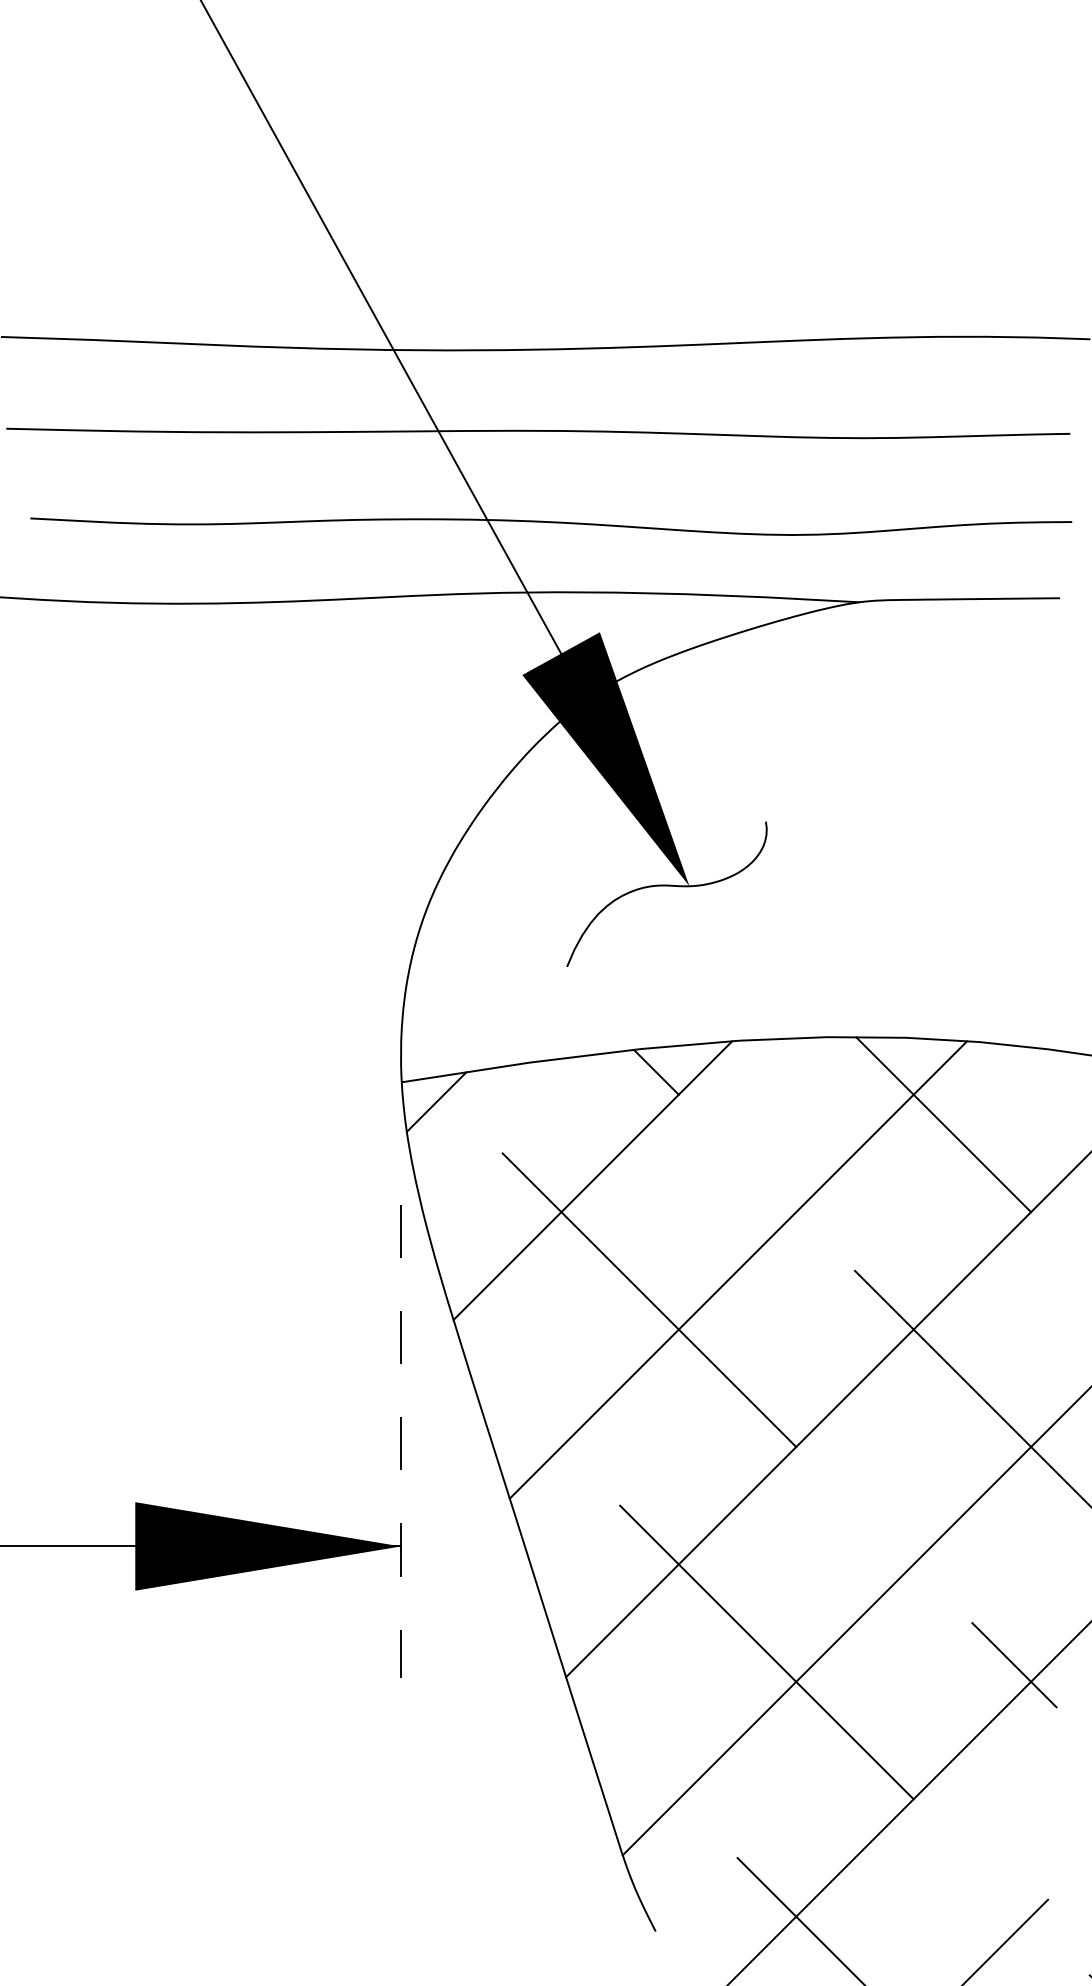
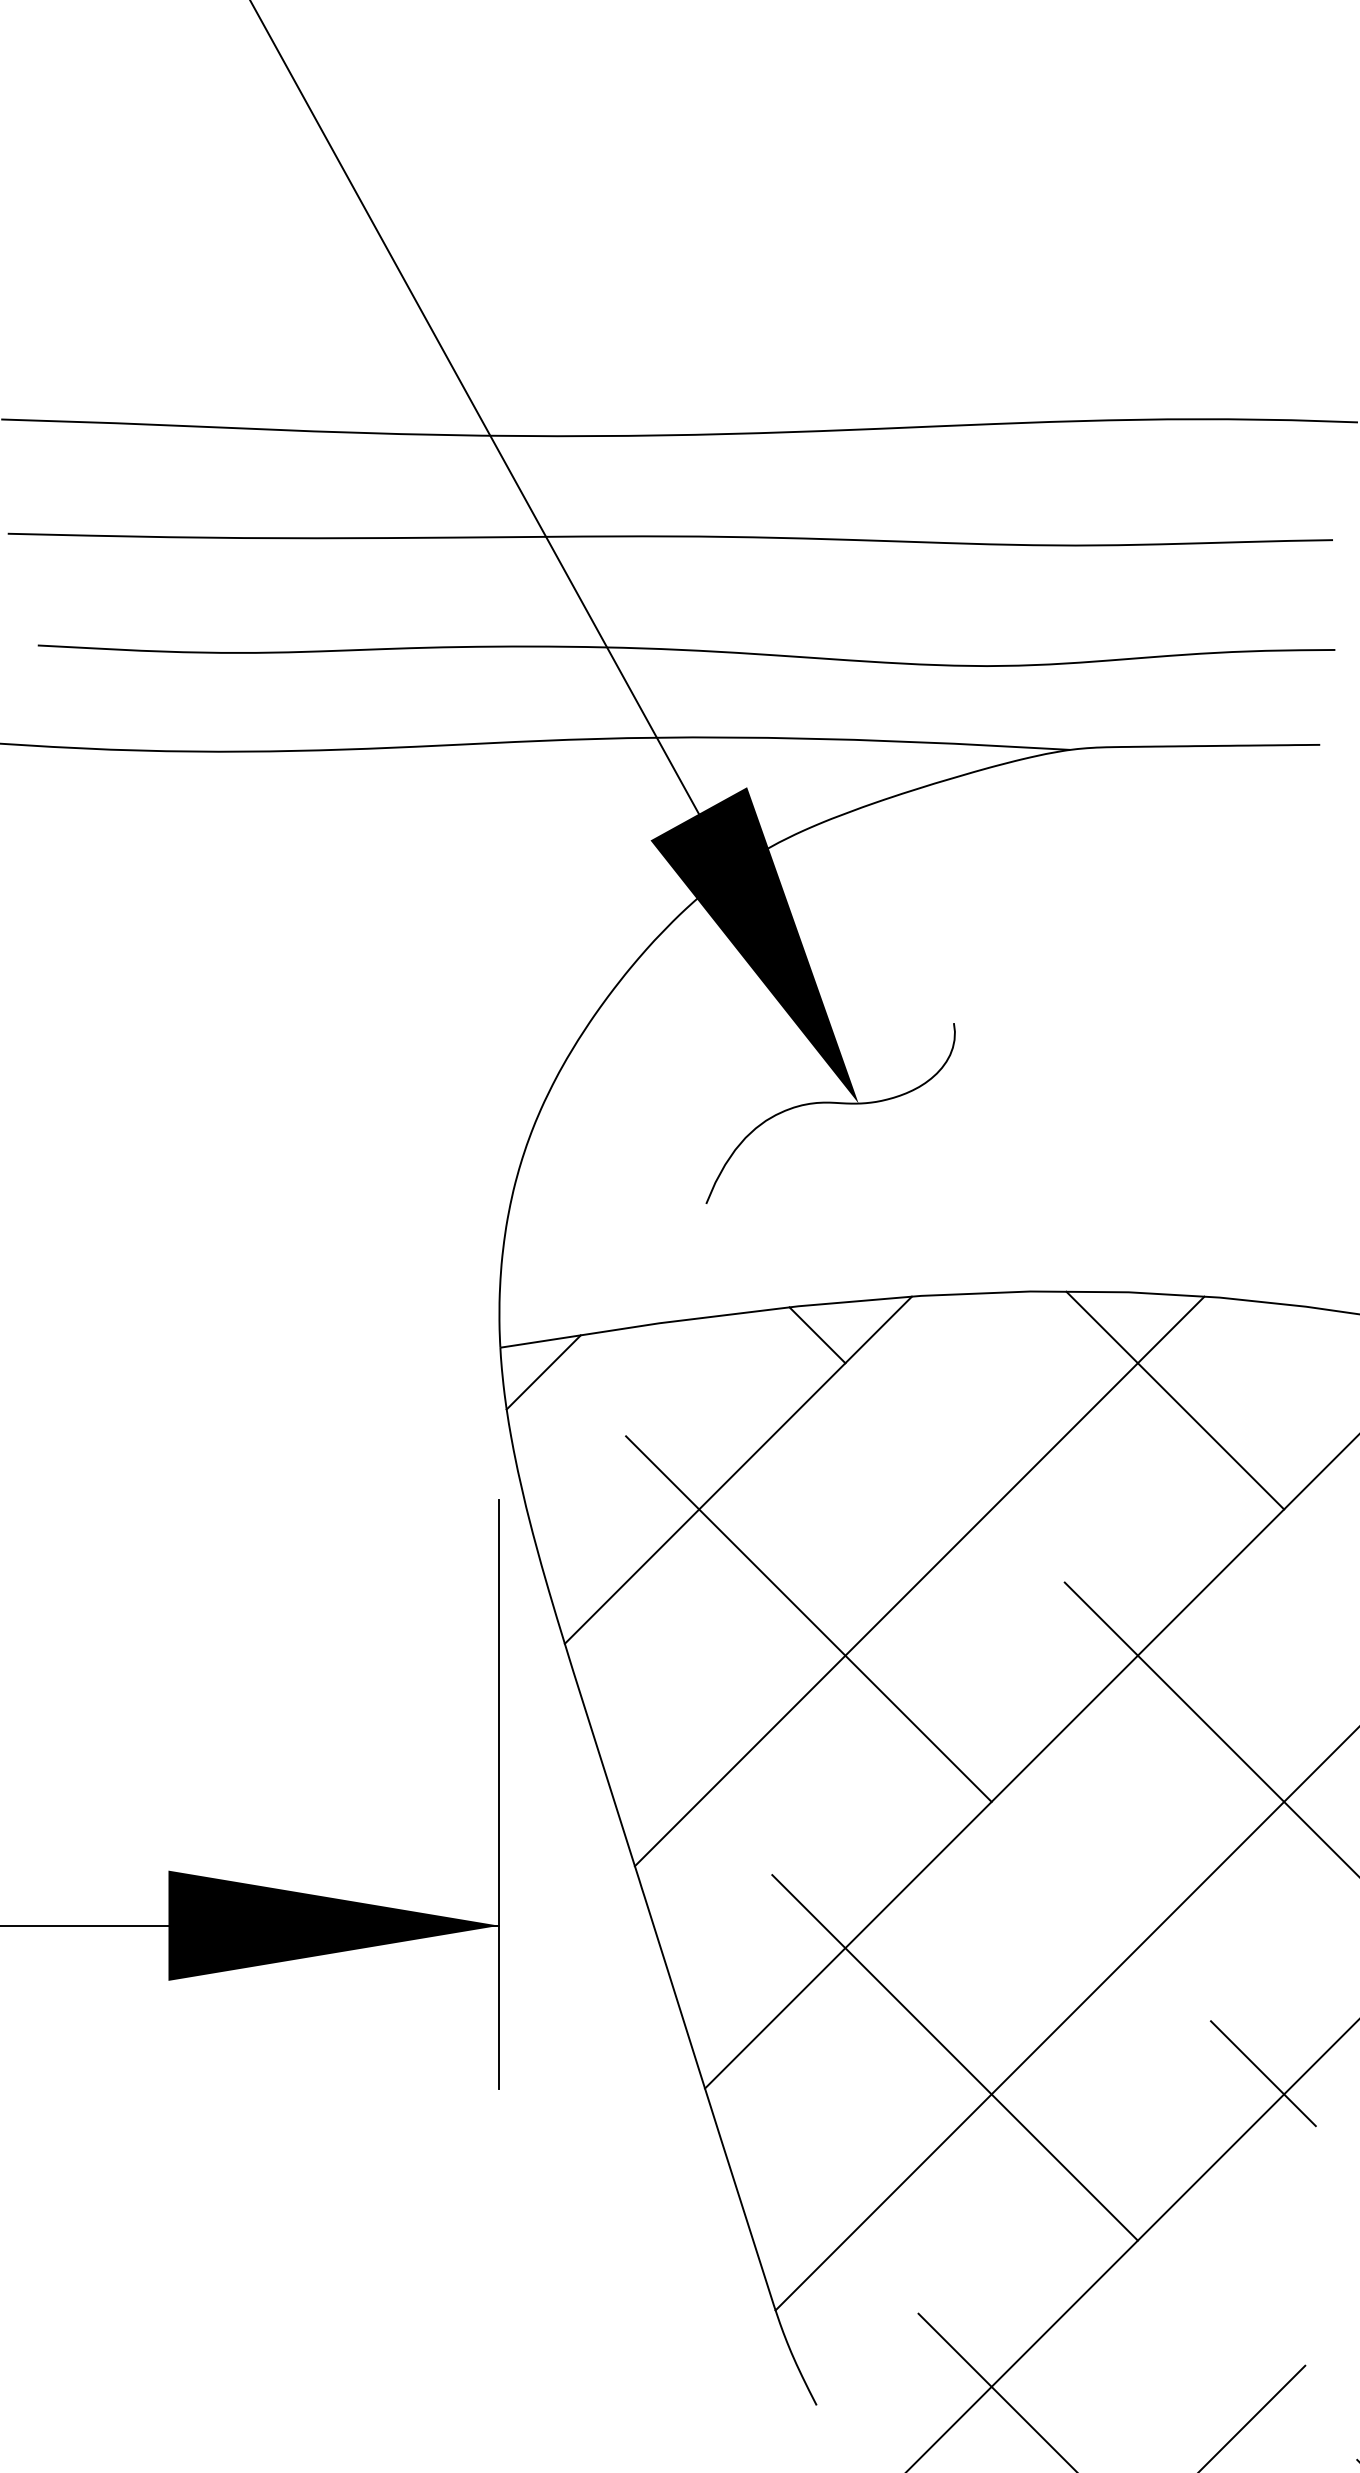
line: (400, 1441) -> (498, 1795), dashed -> solid

